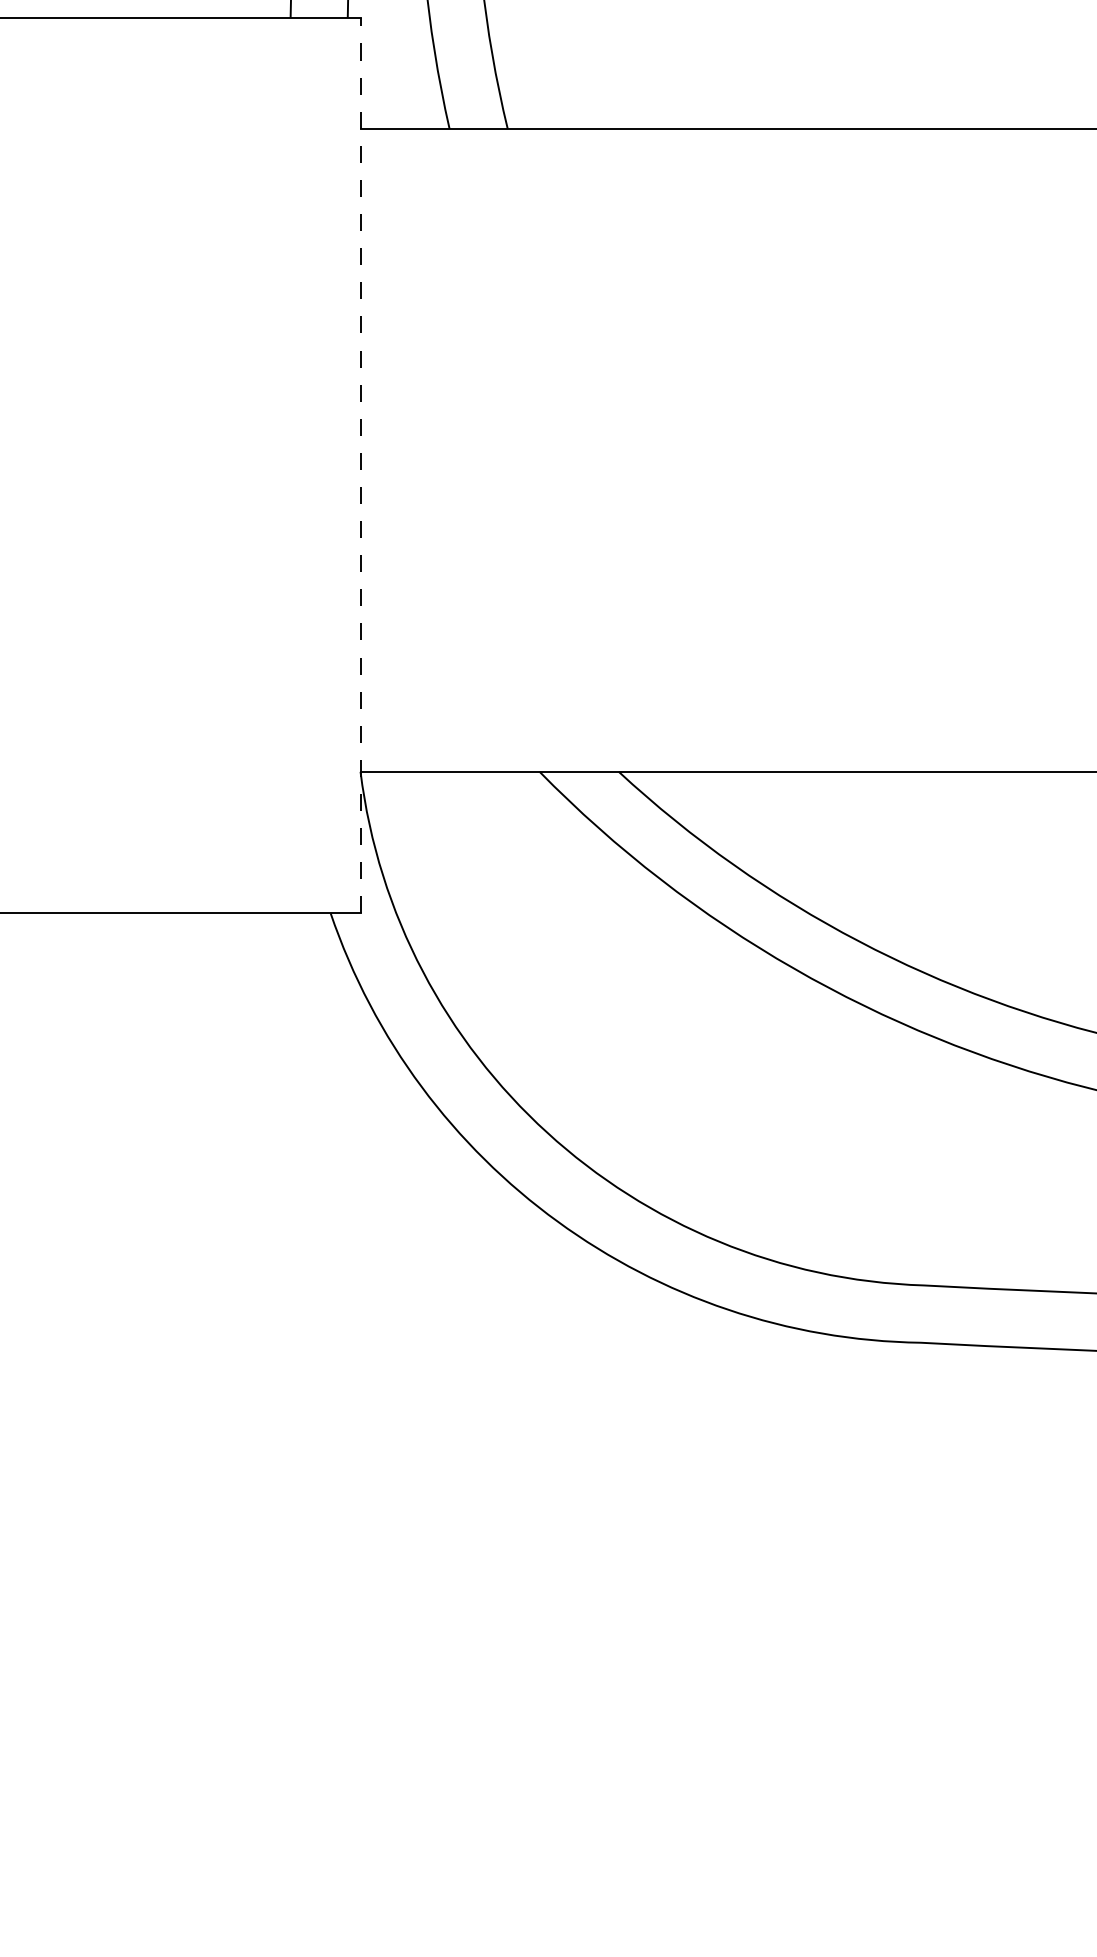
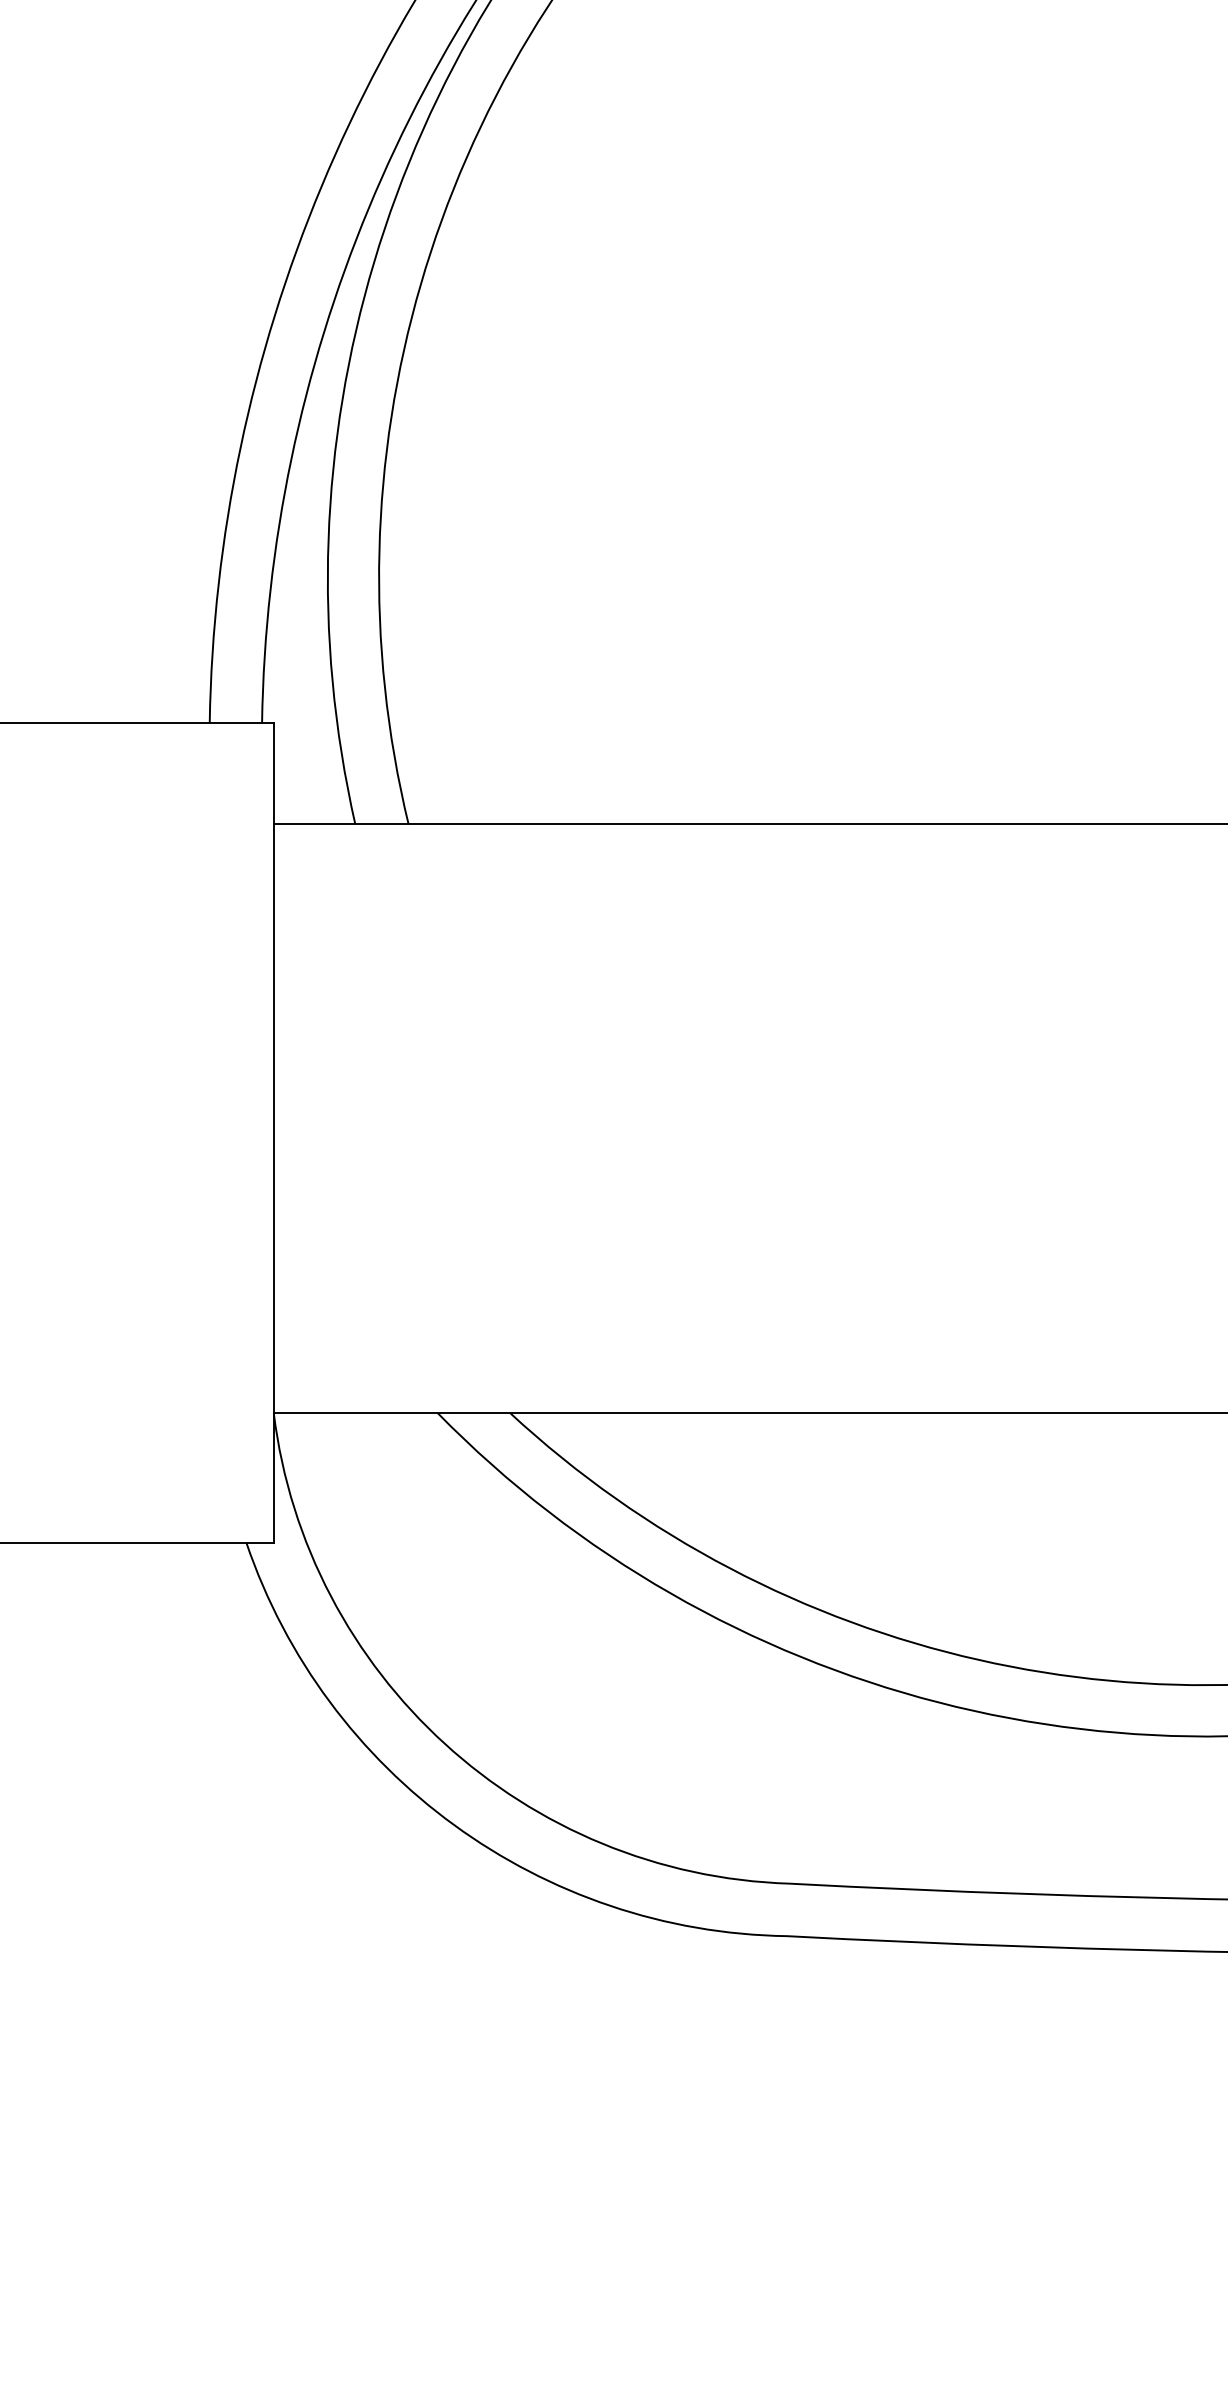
line: (360, 465) -> (273, 1132), dashed -> solid

